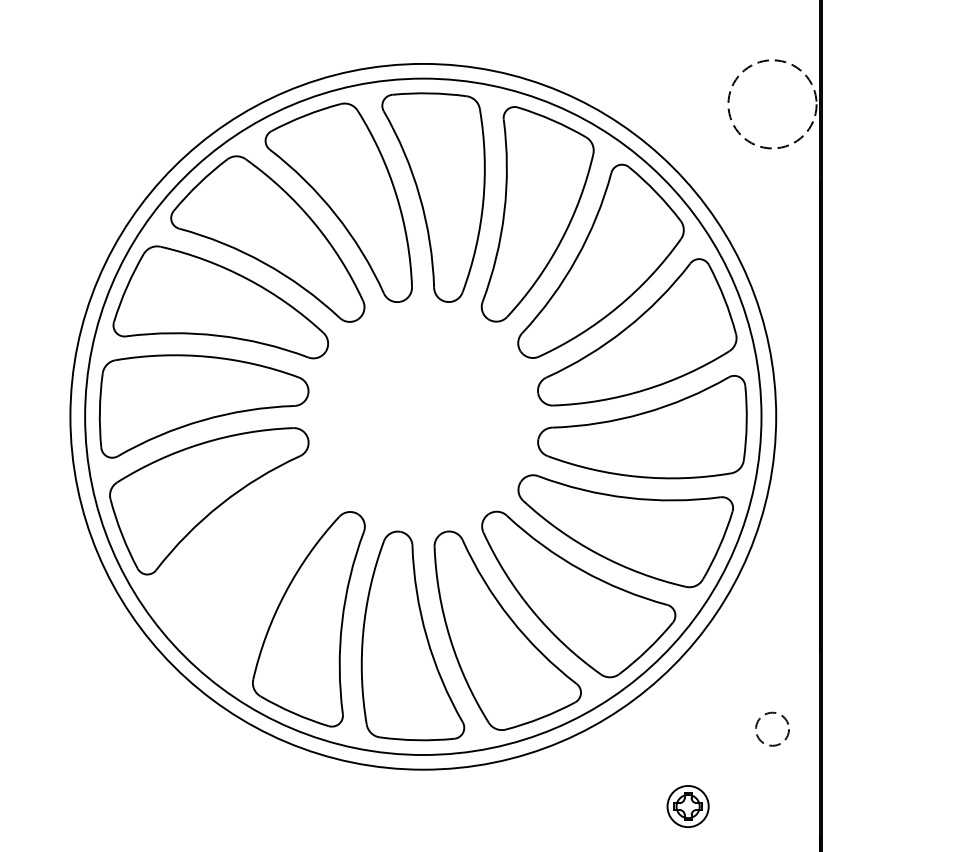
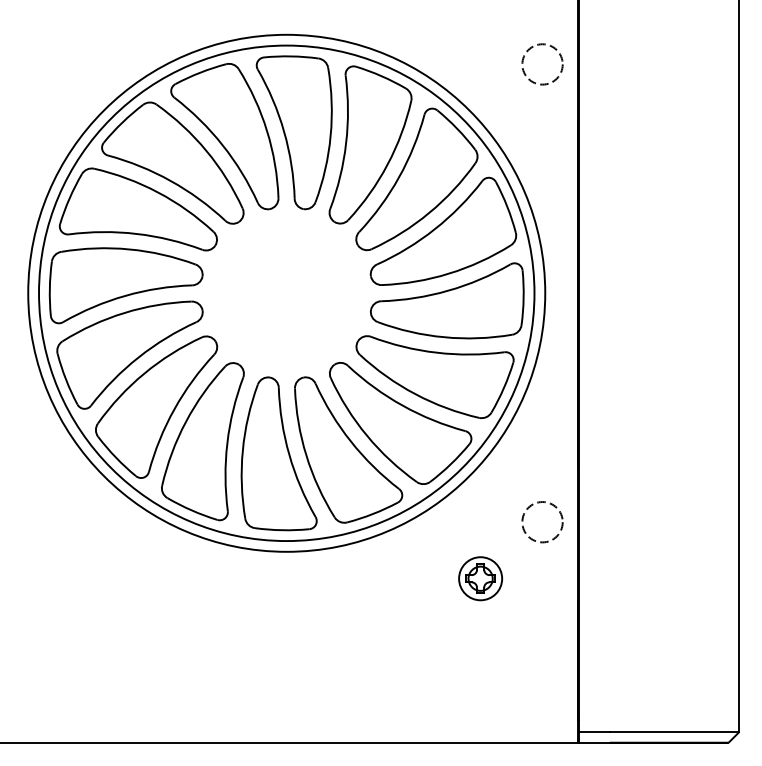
circle: (772, 104) -> (542, 64), size x0.62
part: (245, 571) -> (156, 406), added
circle: (772, 729) -> (542, 522), size x1.67
part: (687, 806) -> (480, 578), size x1.43

